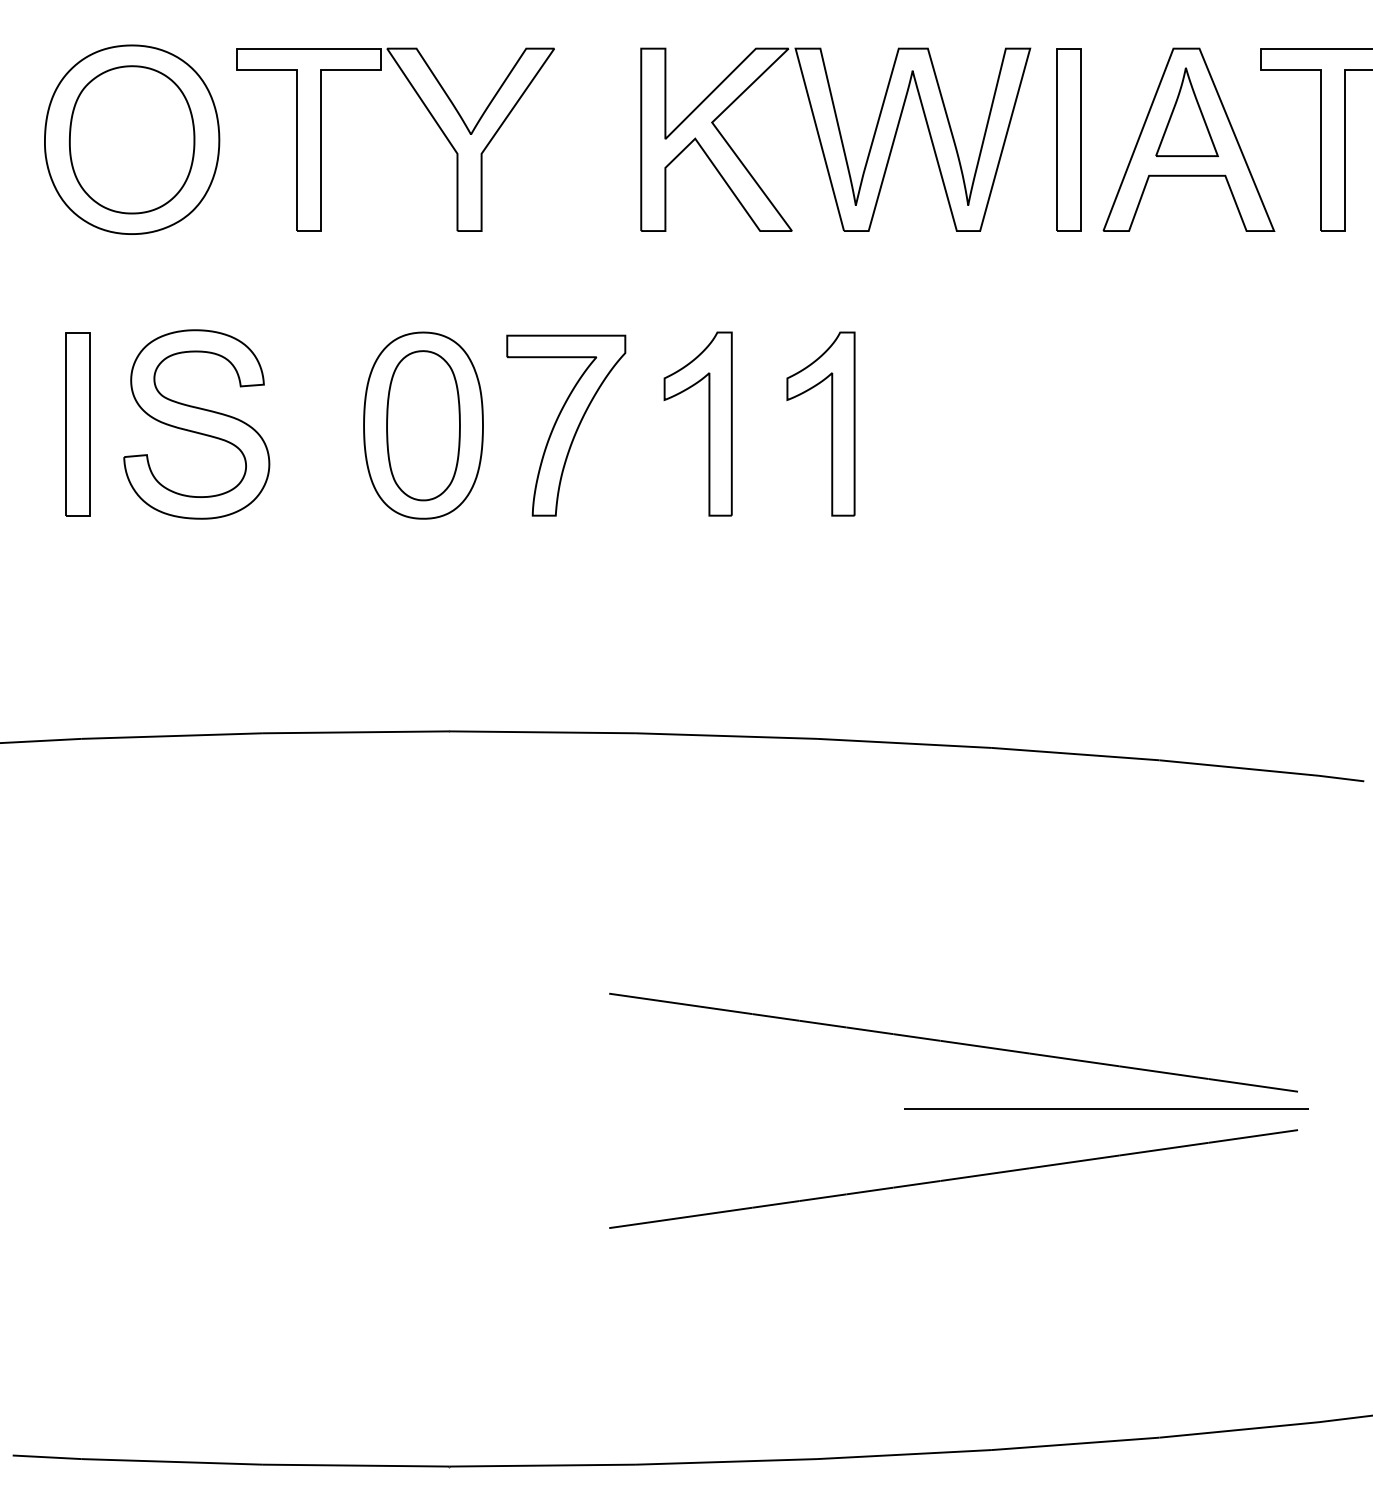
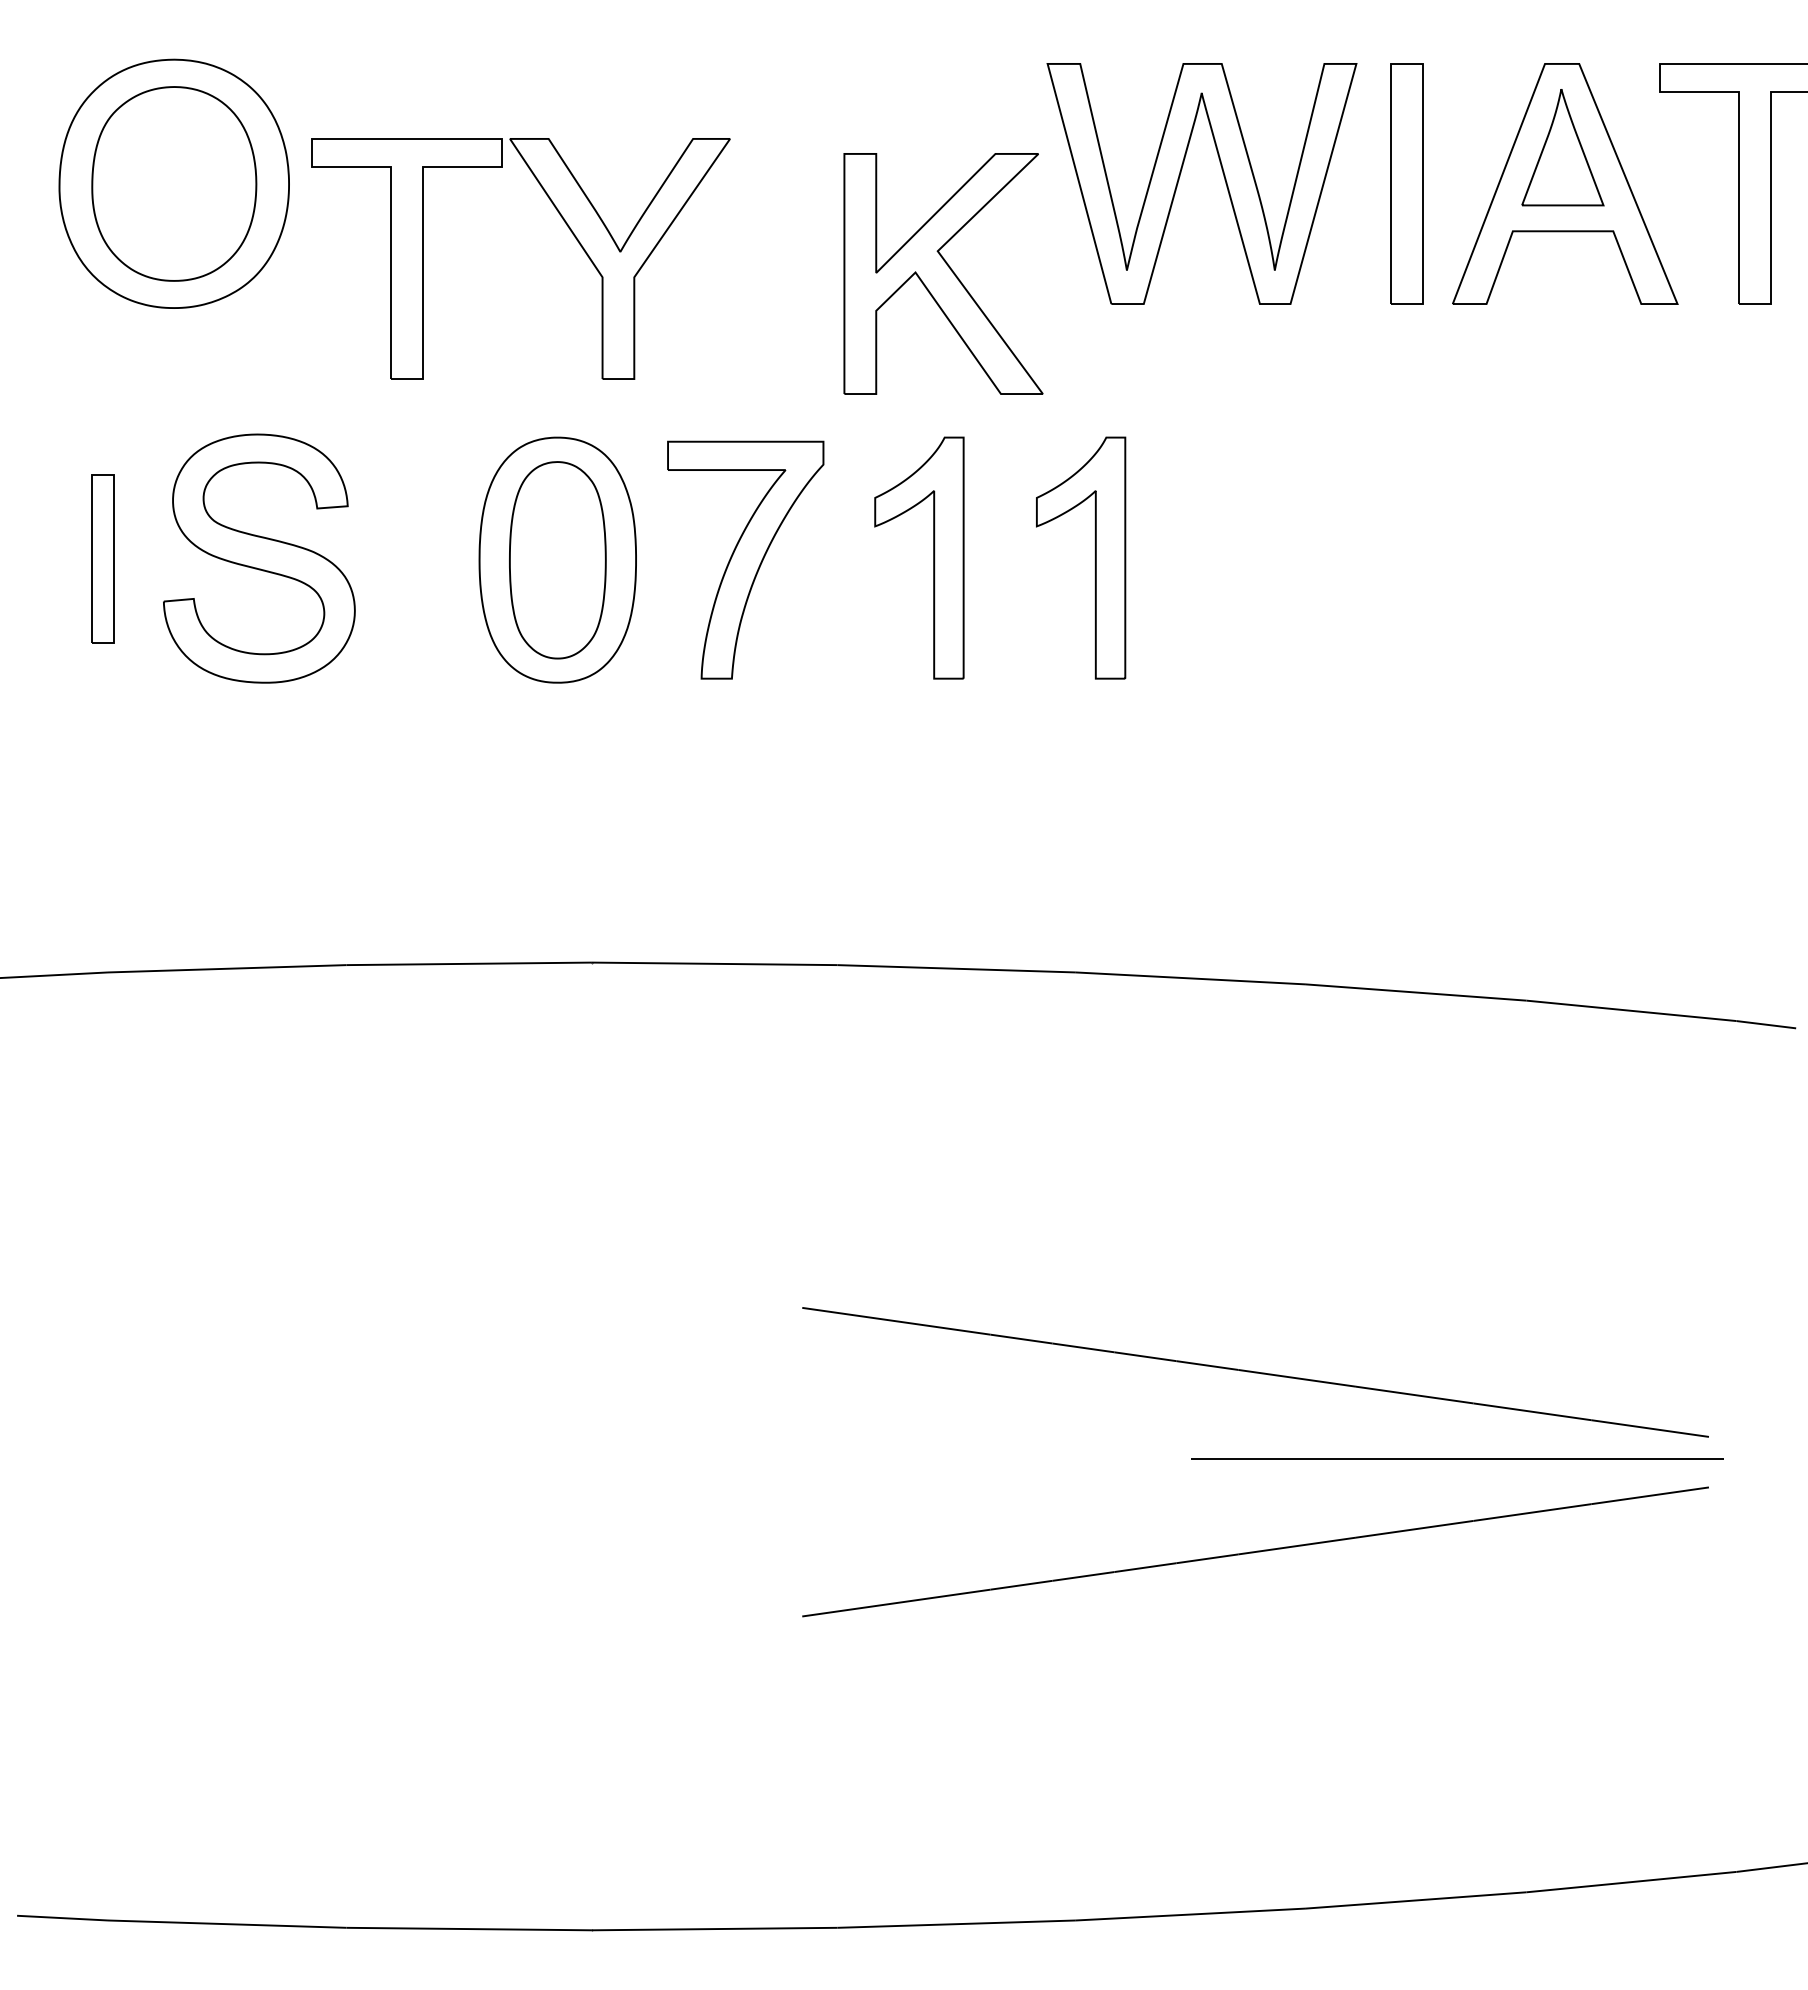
part: (431, 116) -> (568, 228), moved
part: (716, 139) -> (943, 273), moved
part: (77, 424) -> (102, 558), size x0.7

